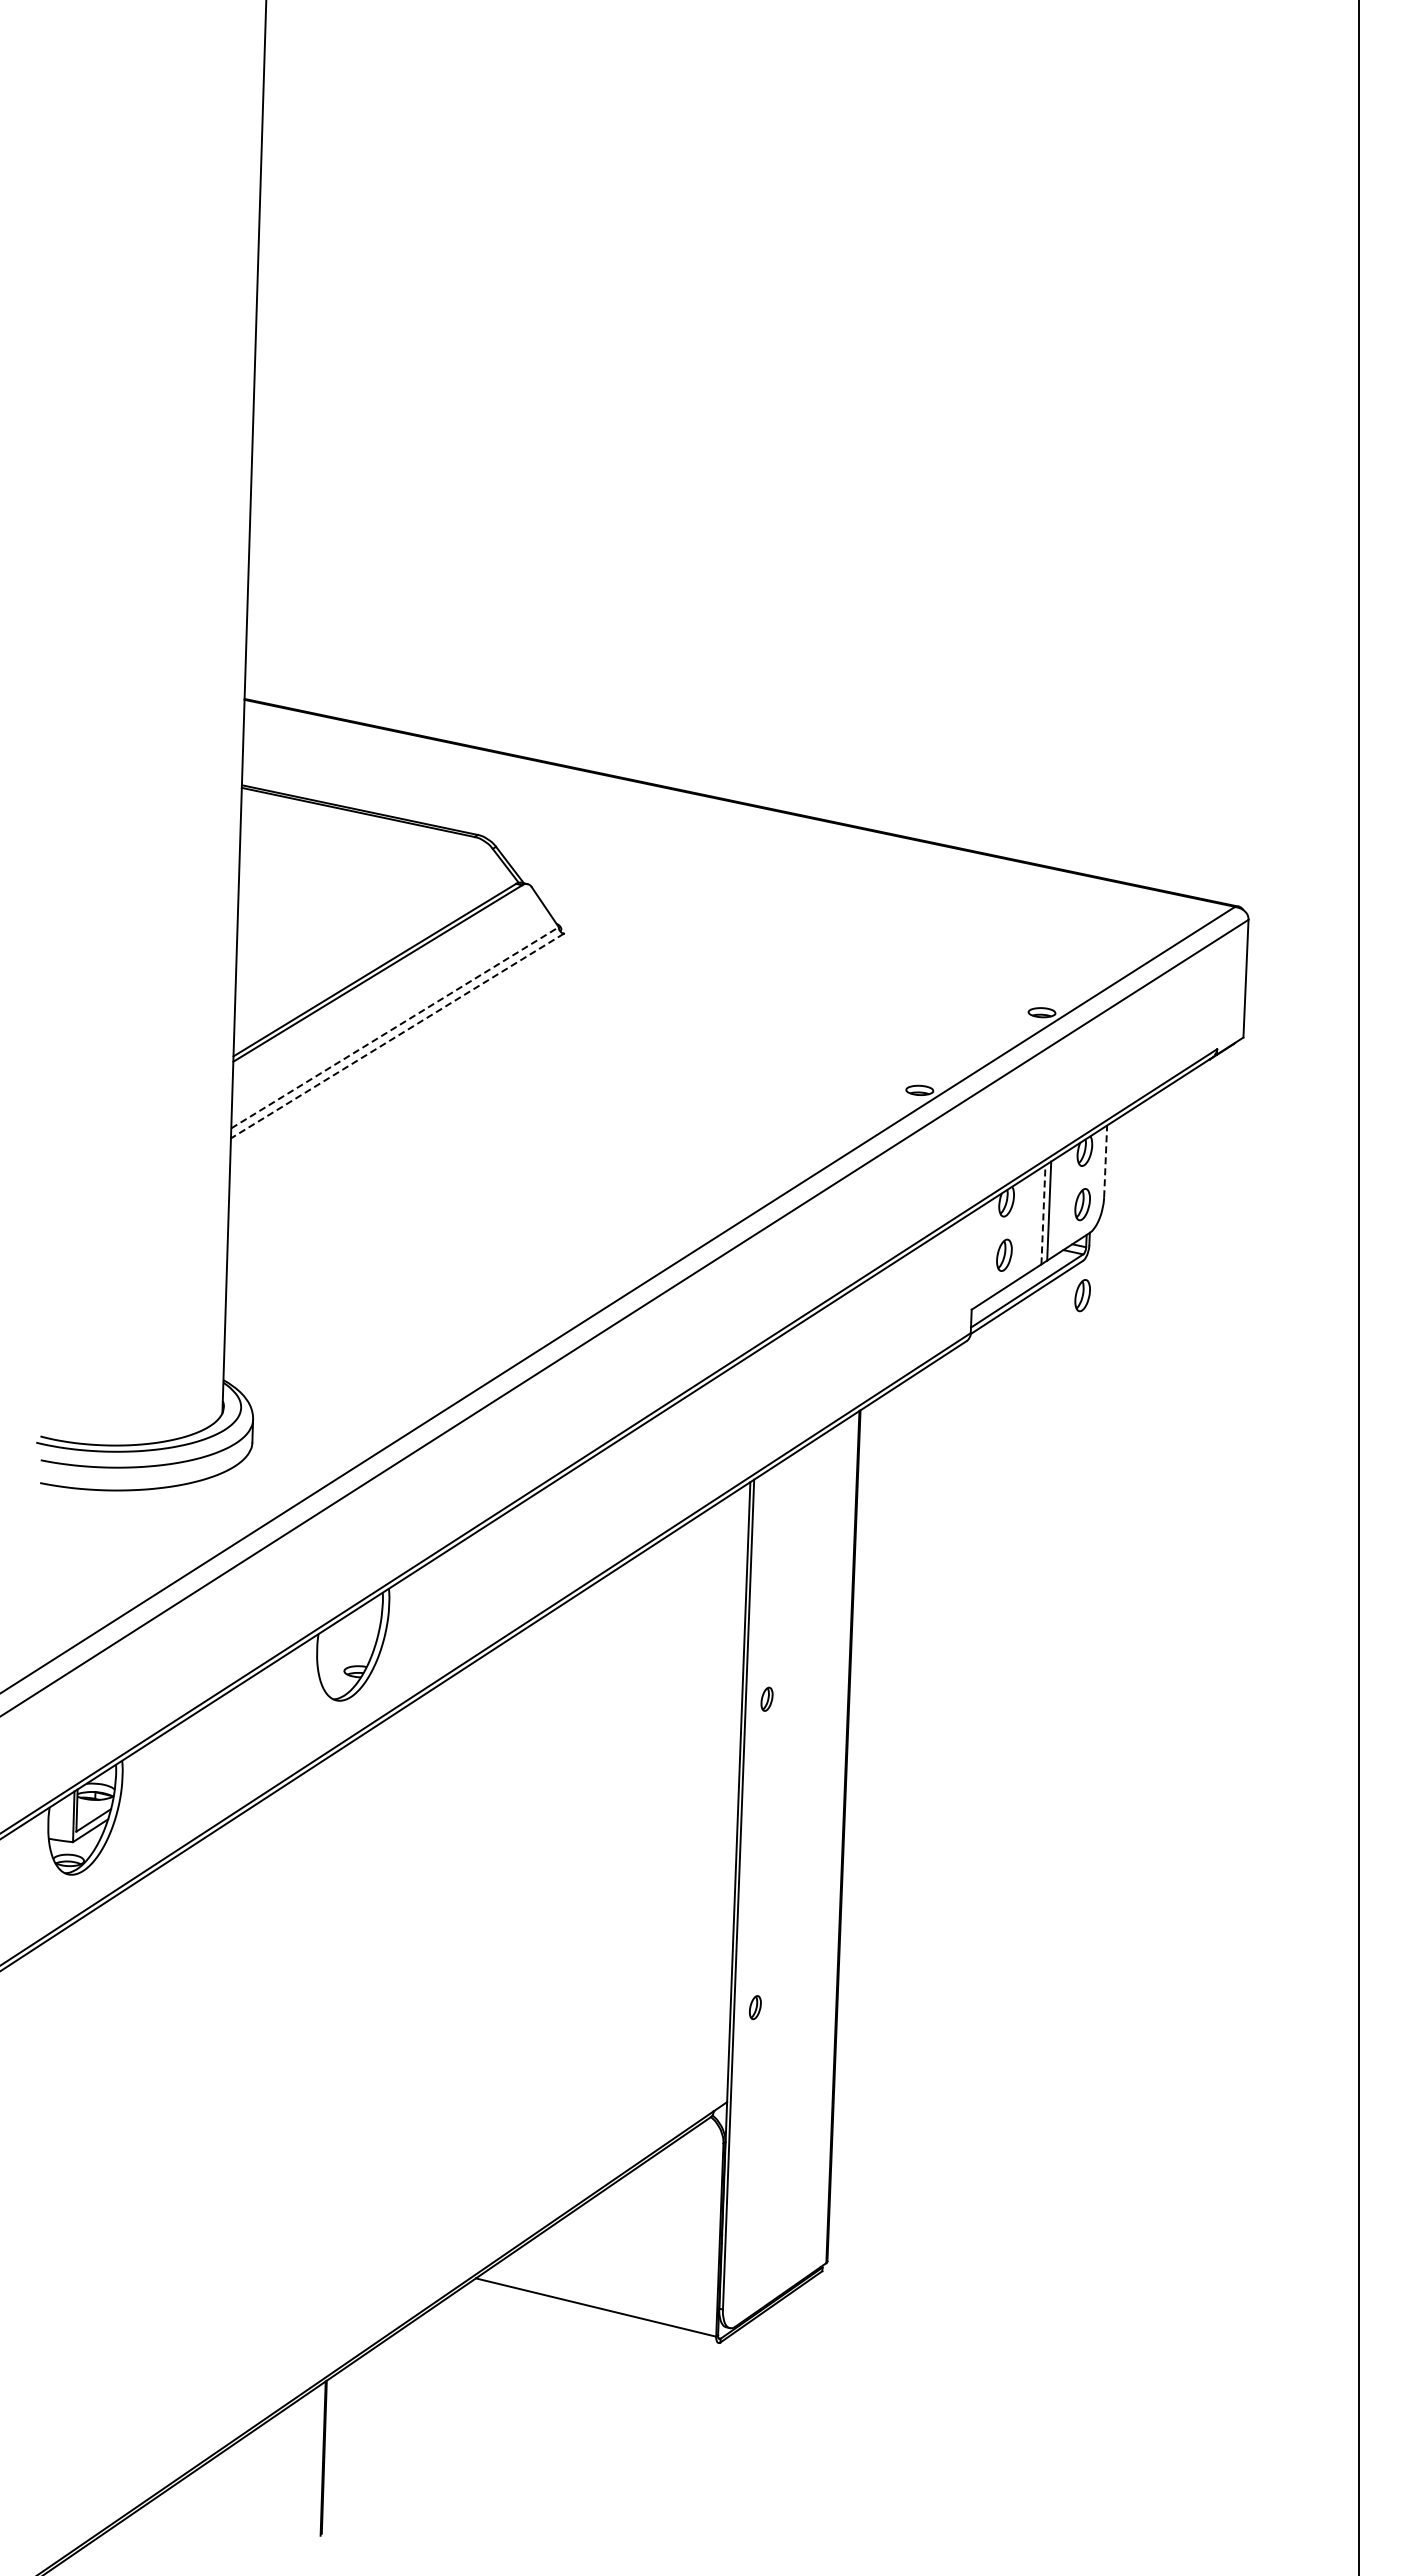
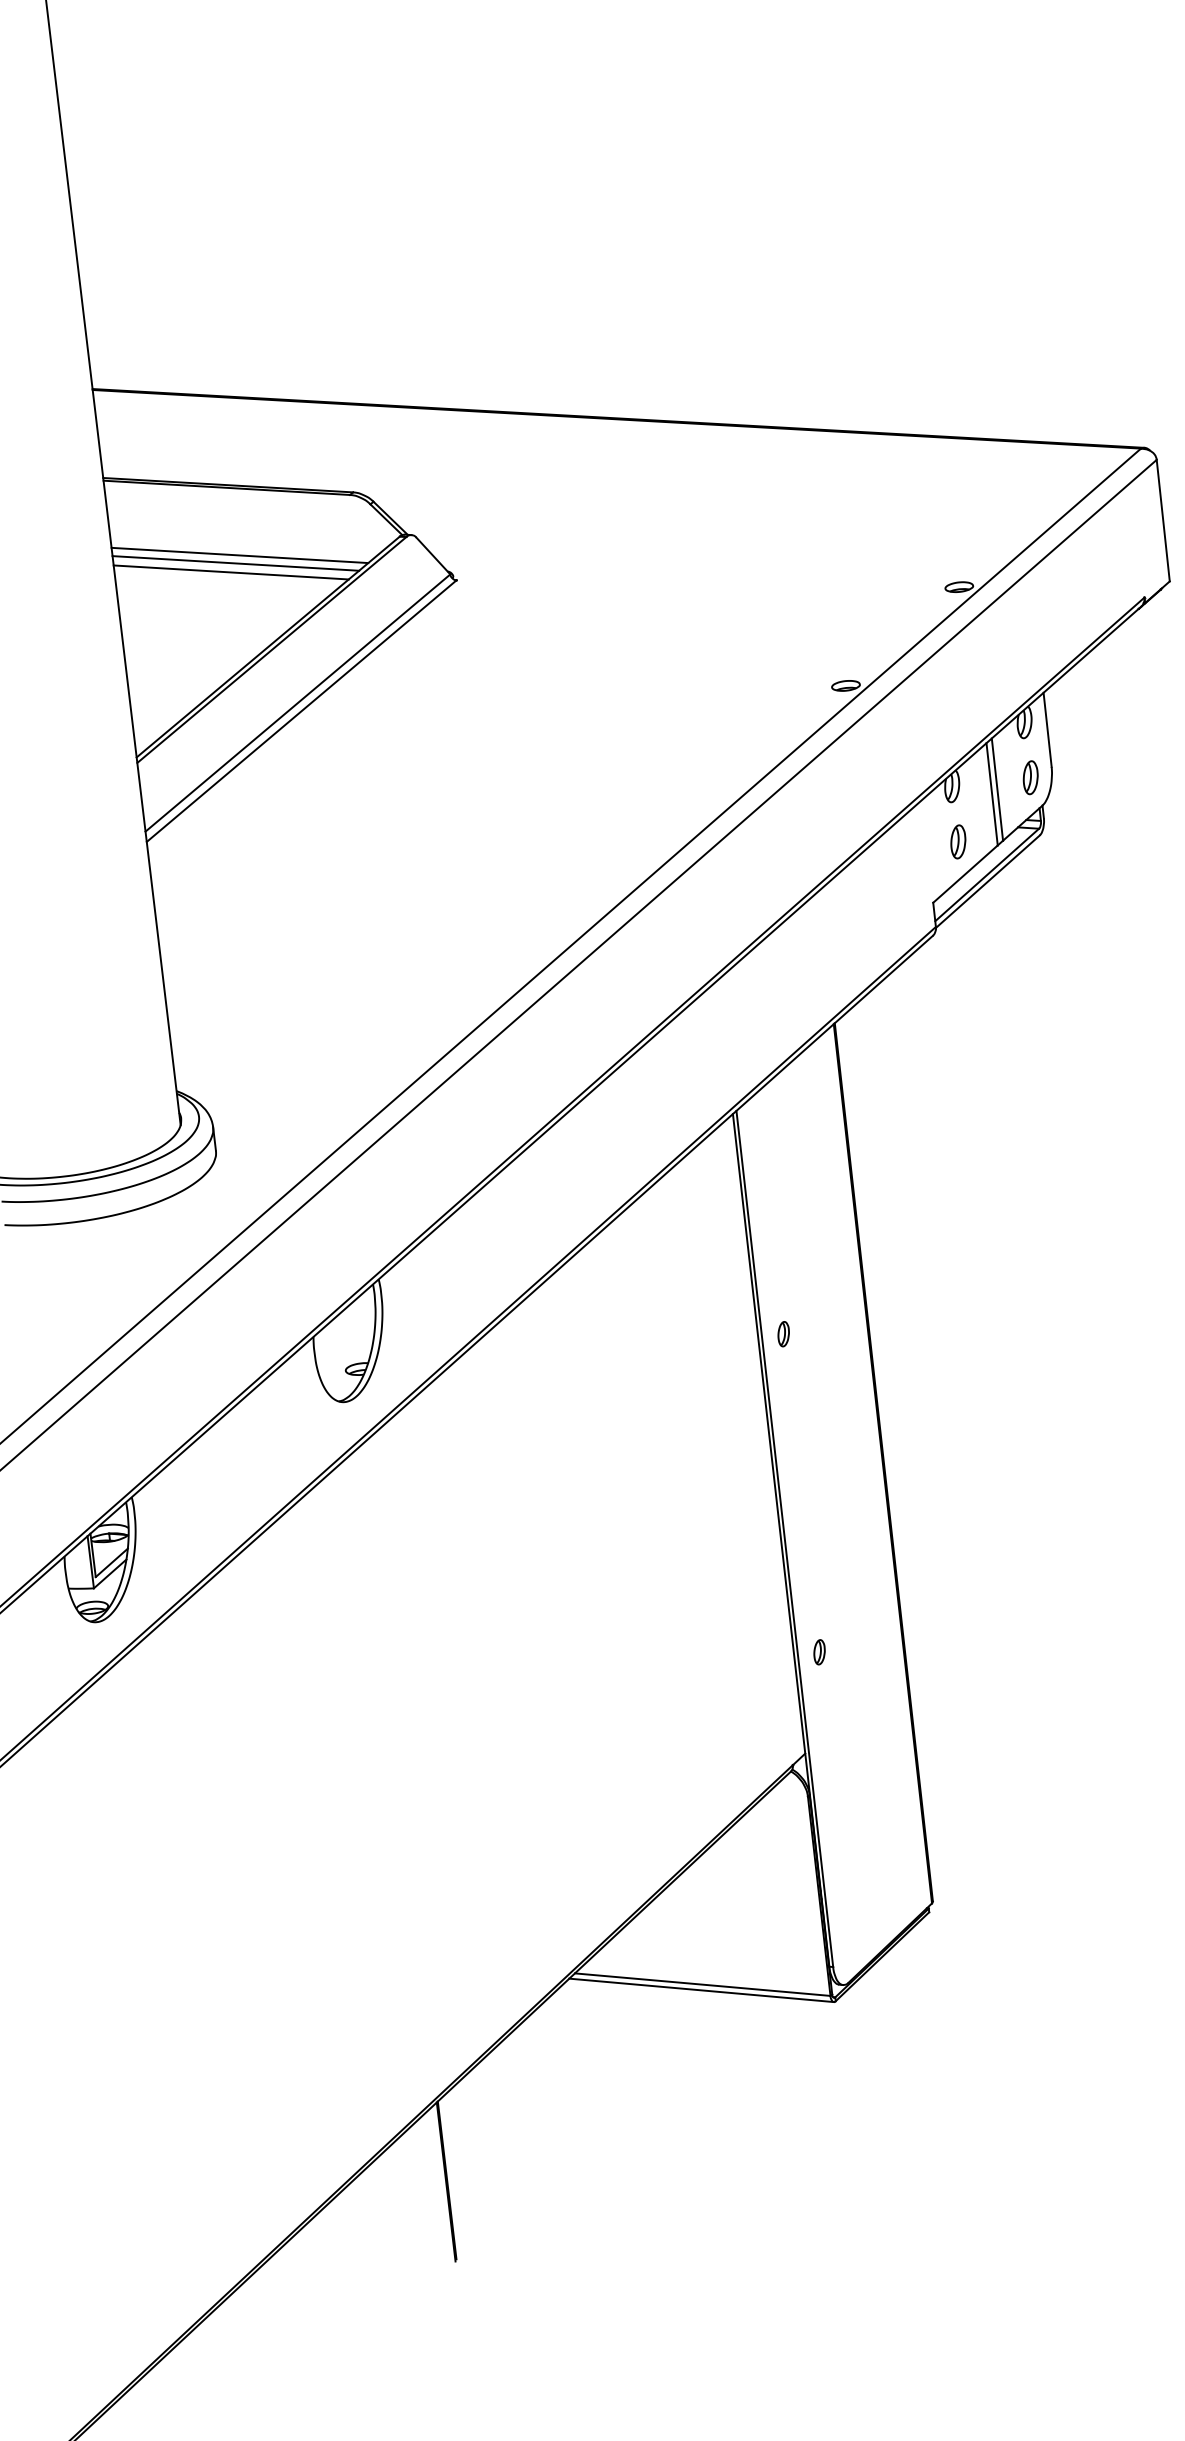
line: (360, 878) -> (239, 555), added
line: (355, 885) -> (235, 563), added
line: (350, 893) -> (231, 572), added
line: (395, 1027) -> (298, 702), dashed -> solid
line: (397, 1036) -> (301, 711), dashed -> solid
line: (1105, 1161) -> (1047, 729), dashed -> solid
line: (1043, 1214) -> (992, 793), dashed -> solid
part: (1082, 1295) -> (1044, 871), removed
line: (593, 2312) -> (700, 1990), added

